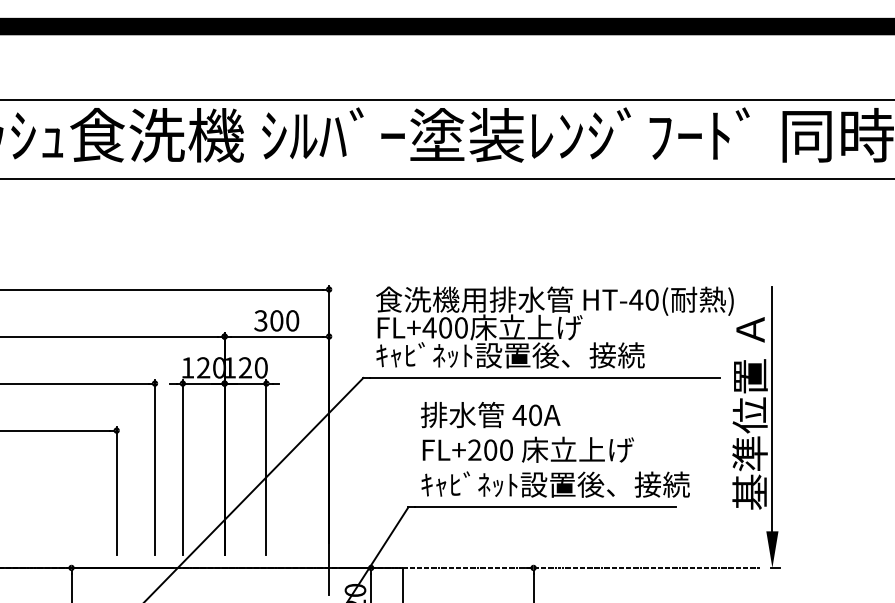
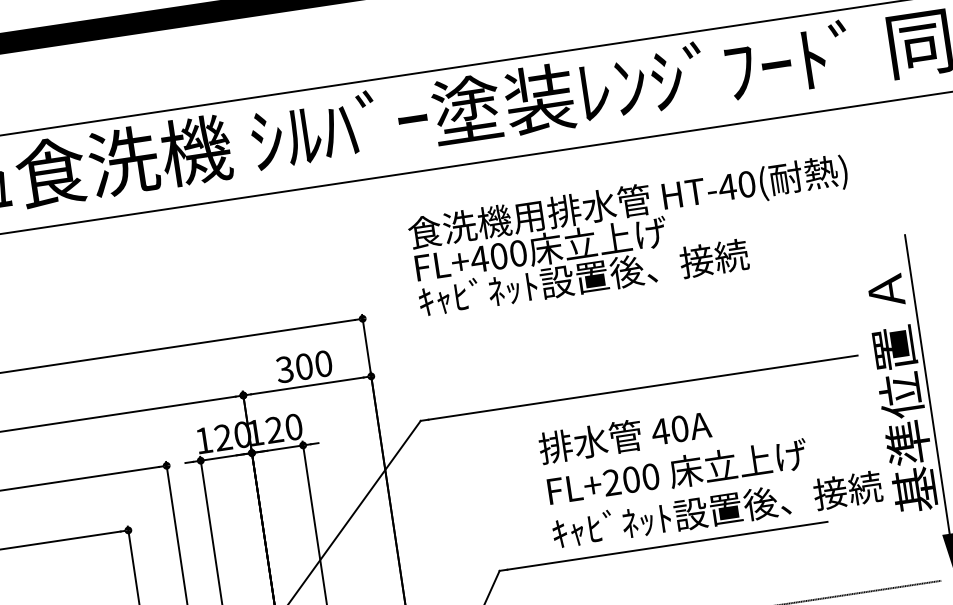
text: (554, 327) -> (632, 235), moved
text: (555, 449) -> (710, 467), moved

